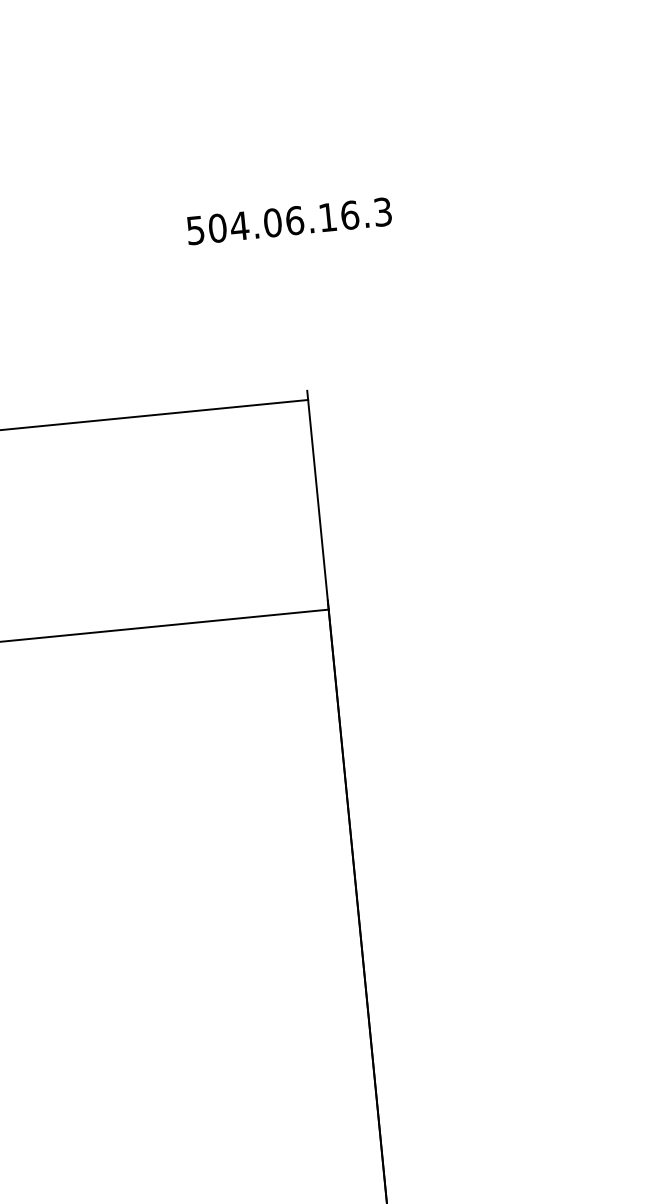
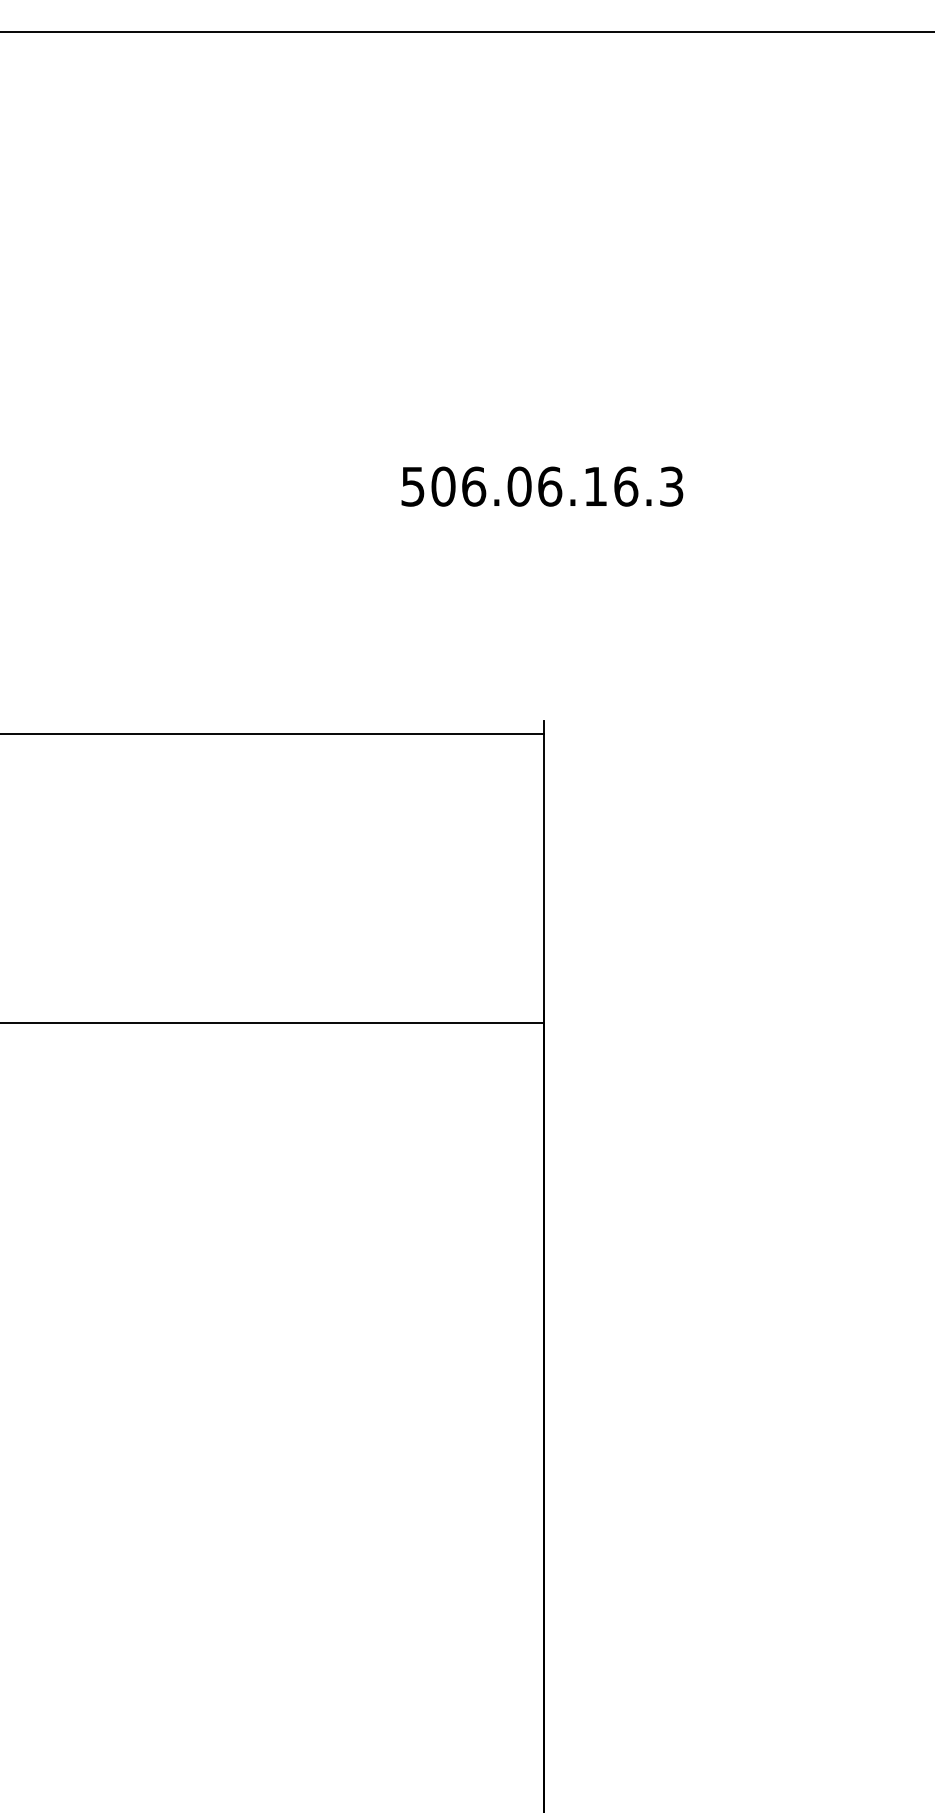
text: (239, 226) -> (473, 486), 504.06.16.3 -> 506.06.16.3

